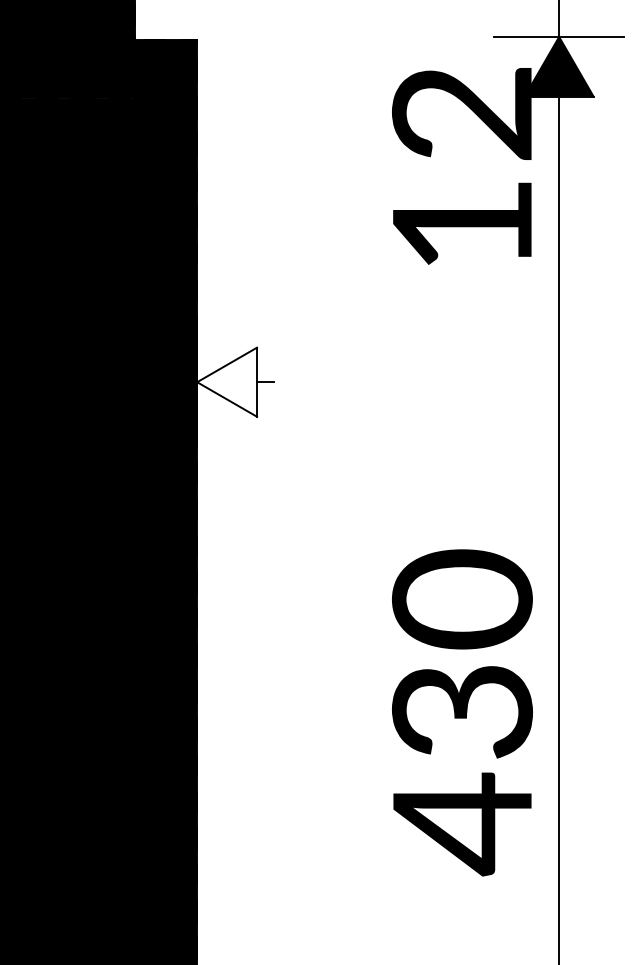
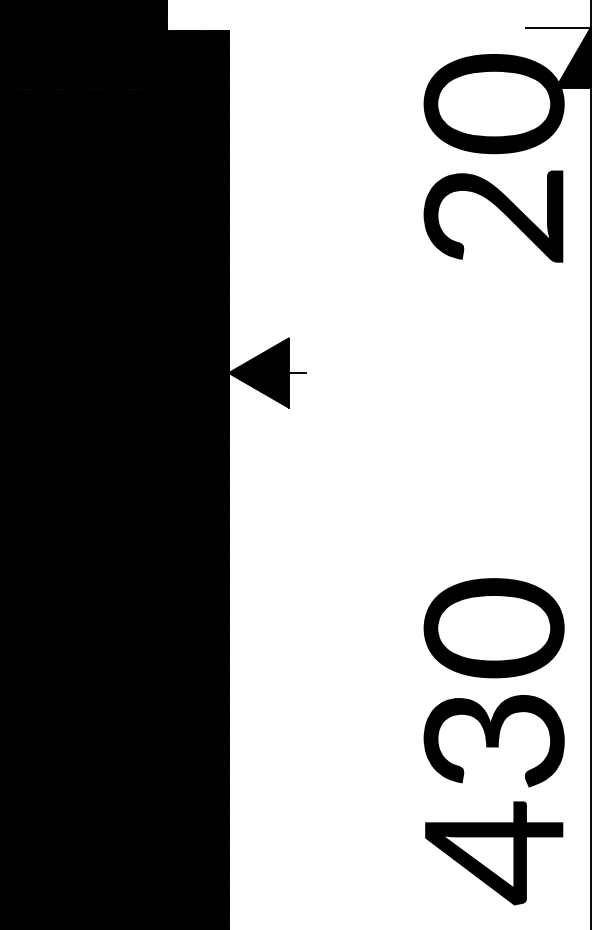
text: (462, 167) -> (494, 158), 12 -> 20
fill: (227, 381) -> (259, 372), added
text: (462, 712) -> (494, 741), moved

